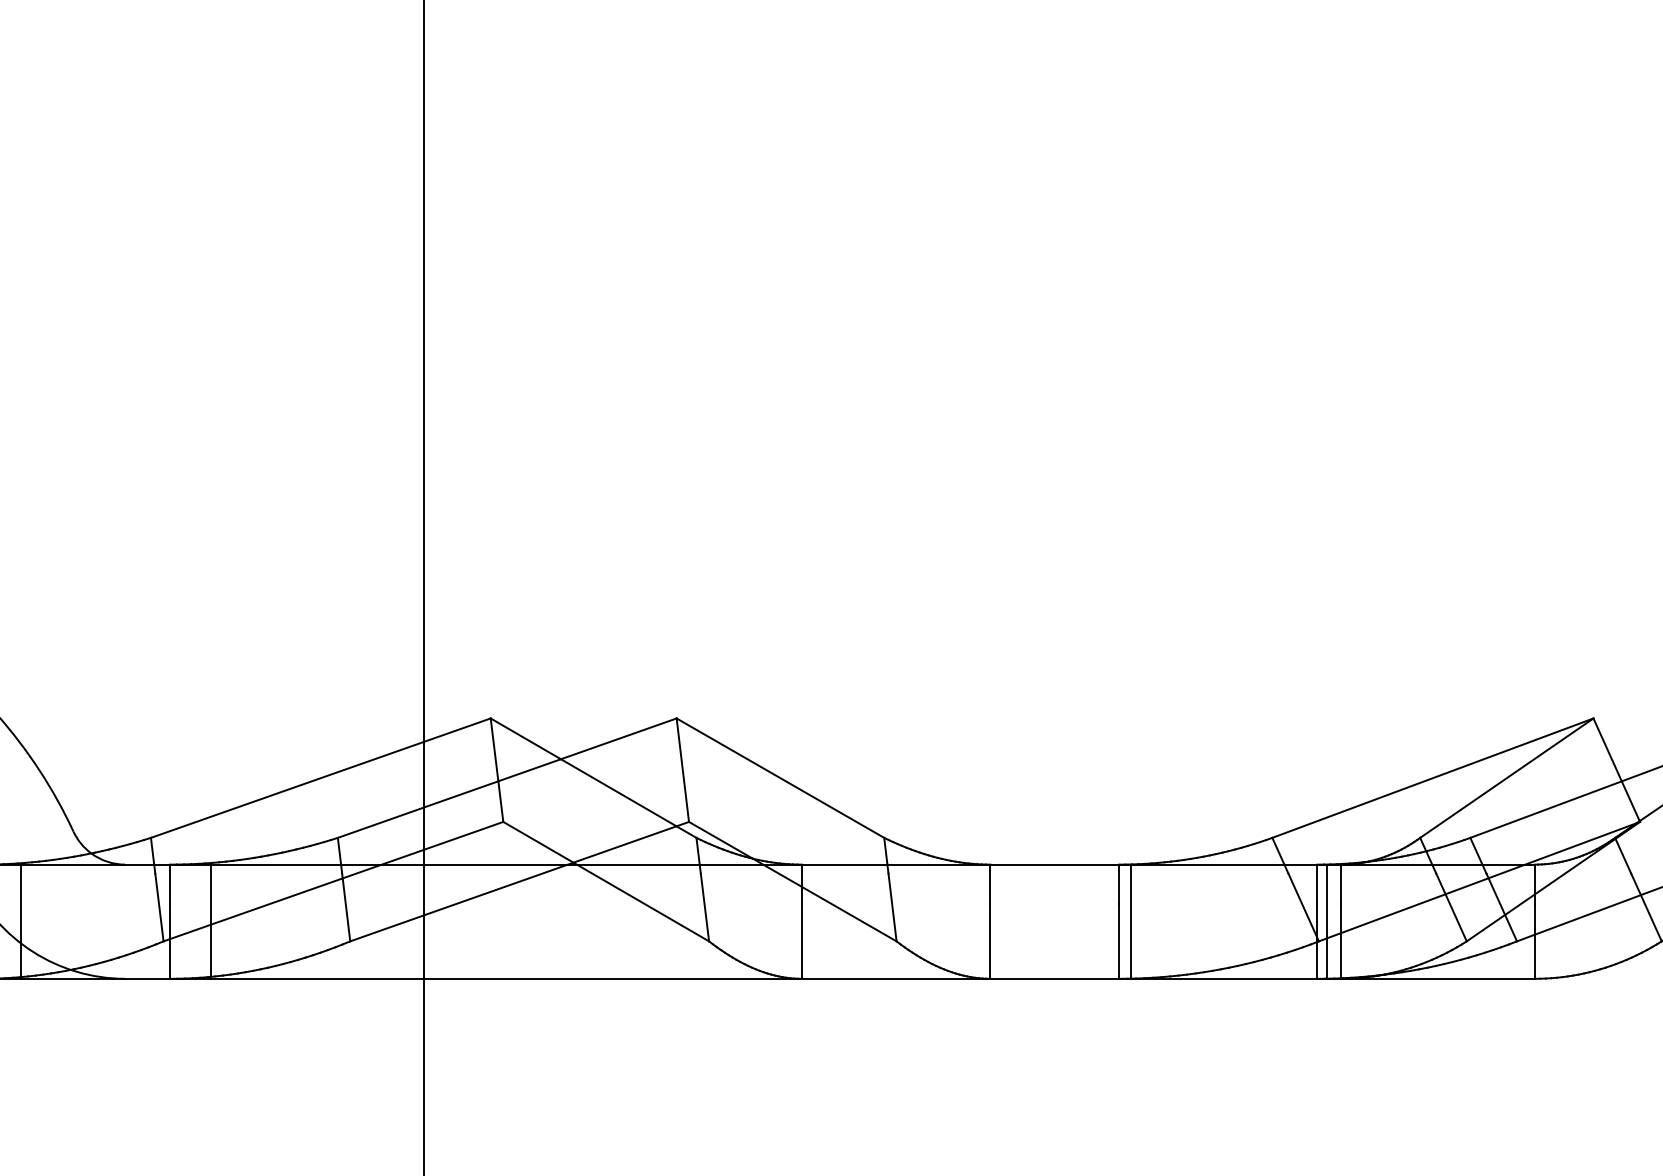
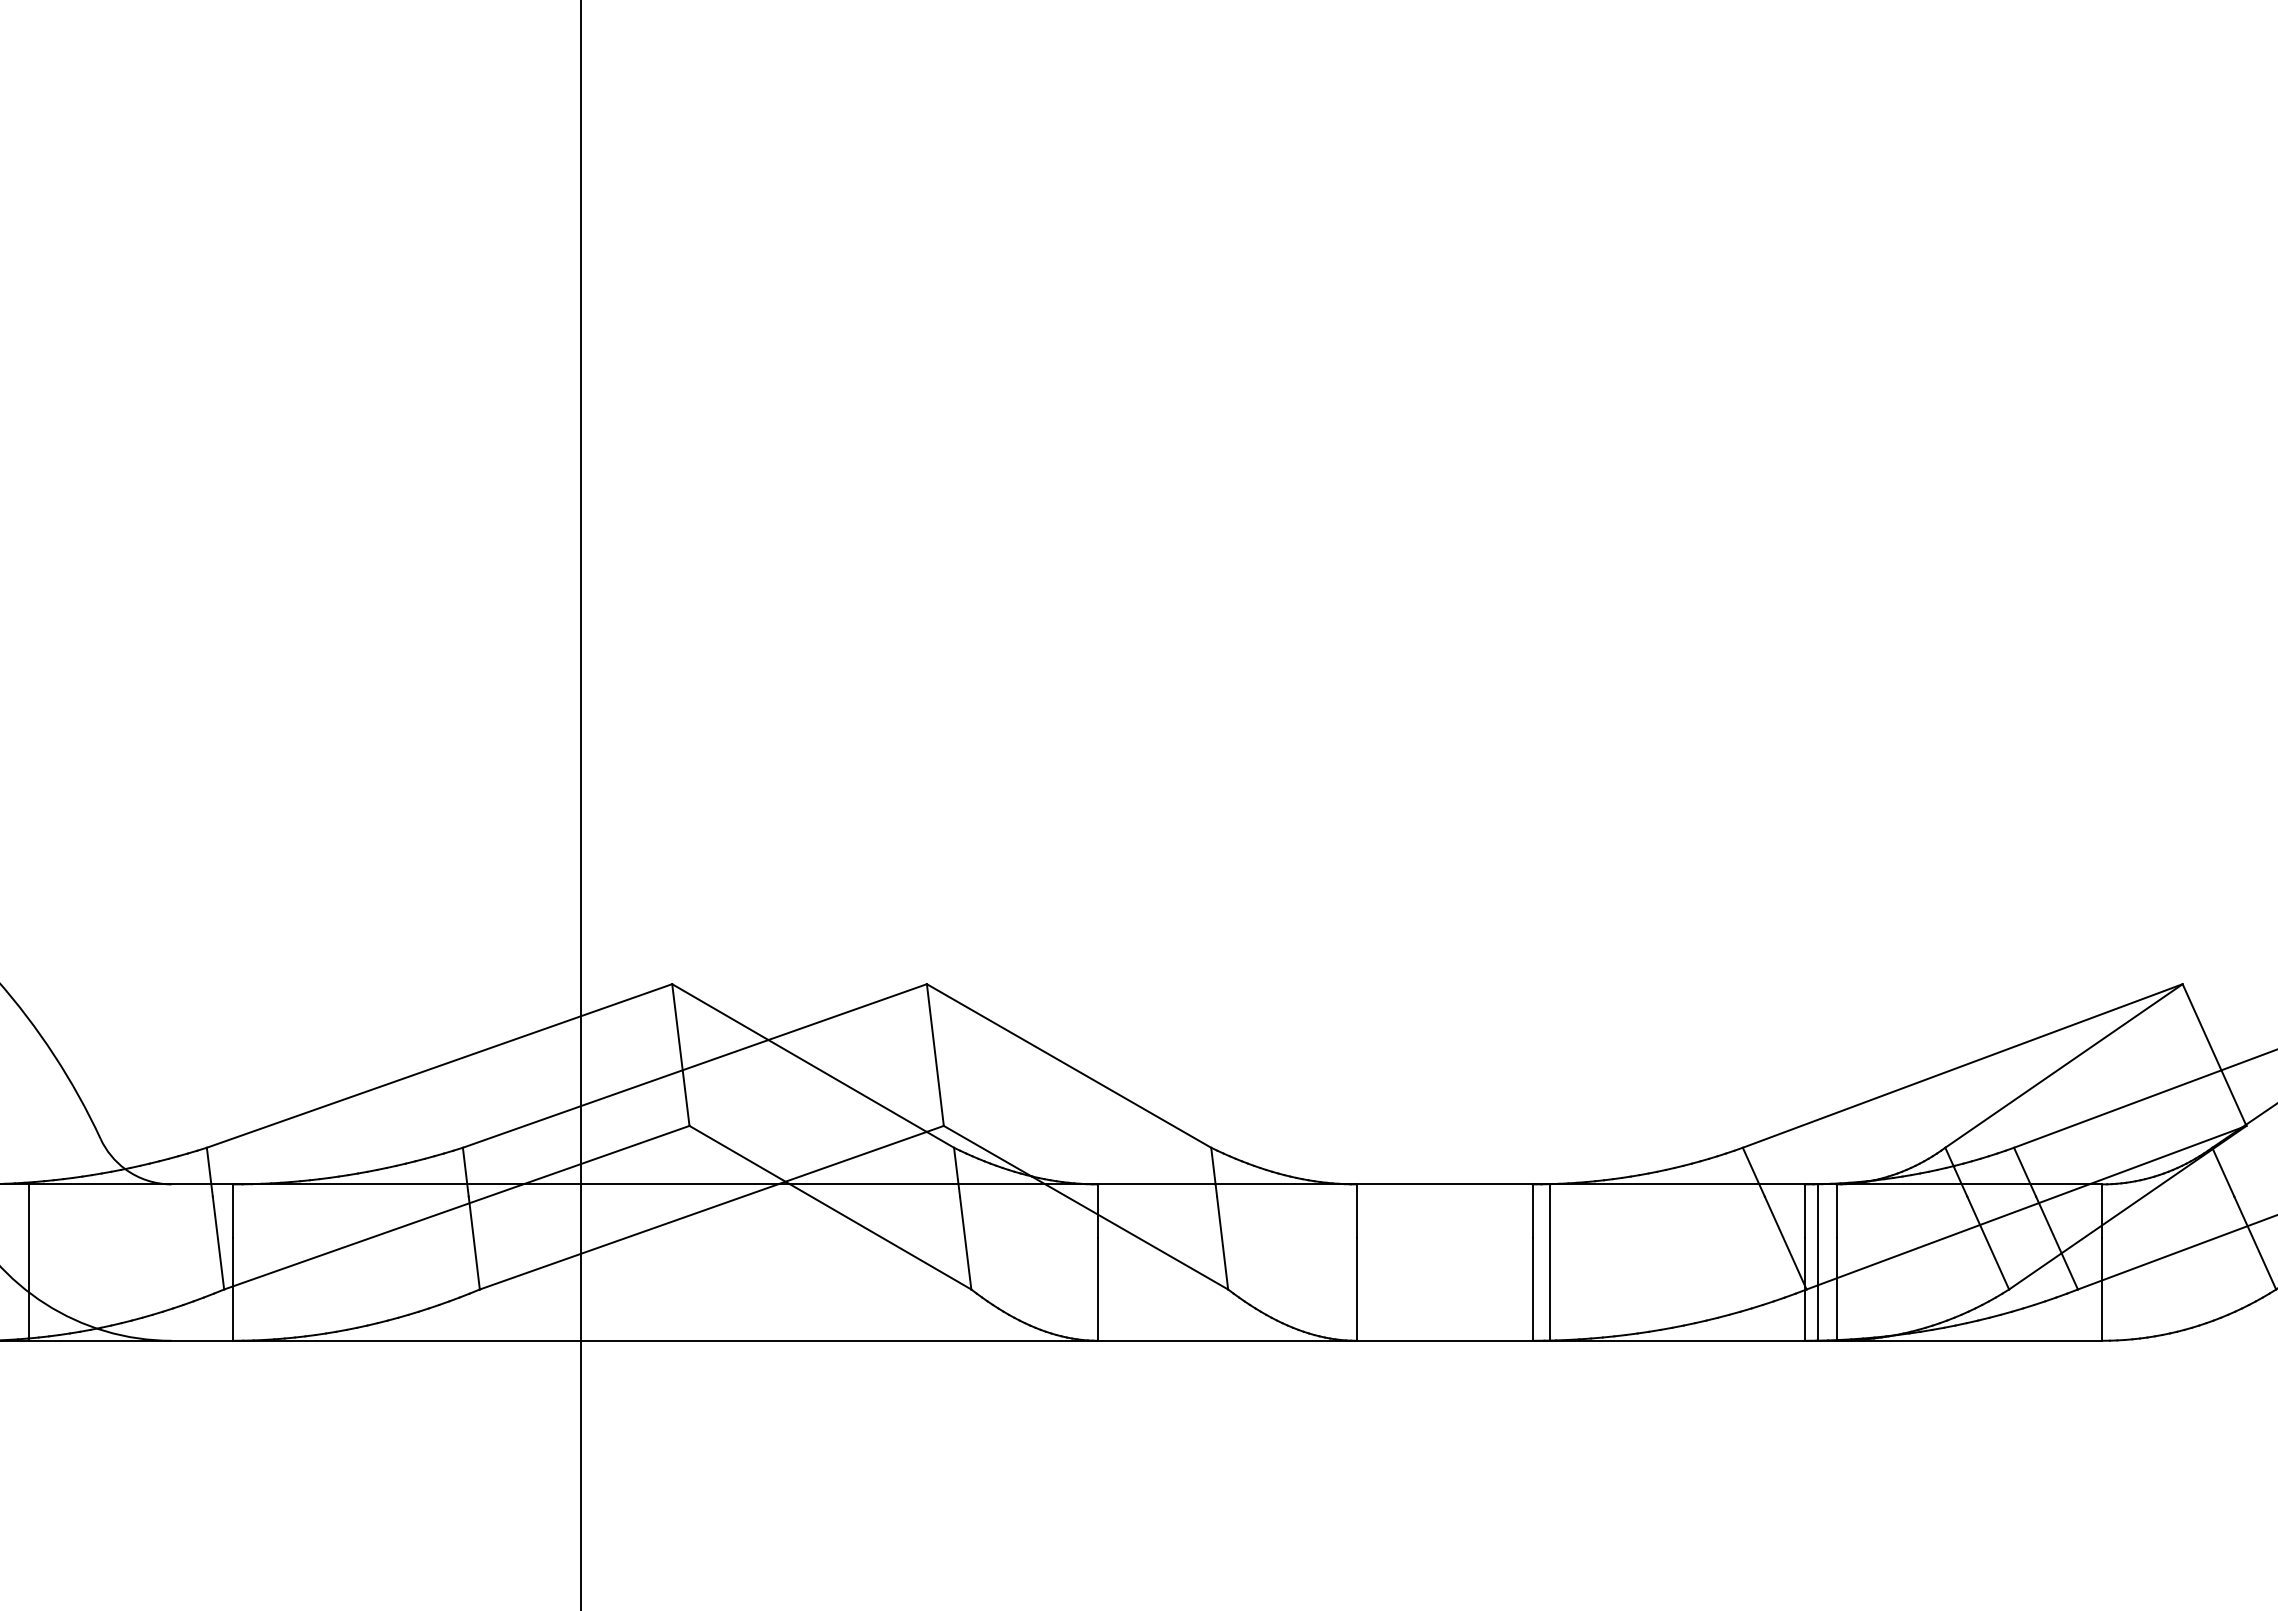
line: (210, 921) -> (288, 1262), removed

